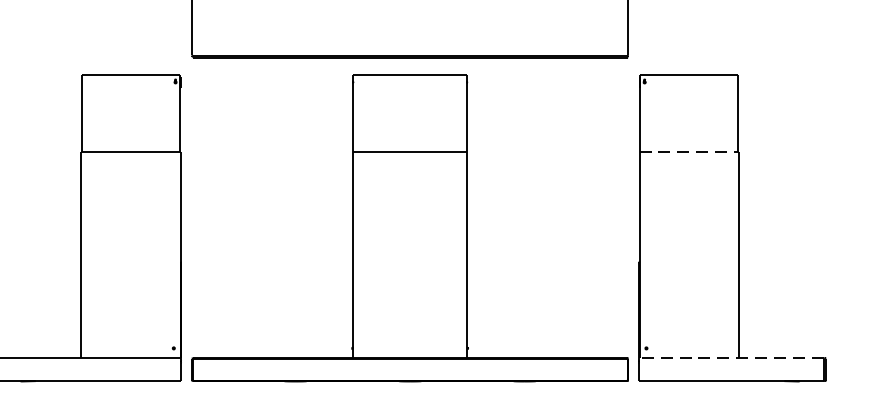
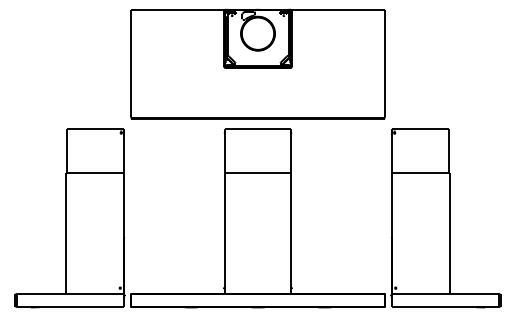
line: (688, 151) -> (420, 173), dashed -> solid
line: (731, 357) -> (445, 293), dashed -> solid

